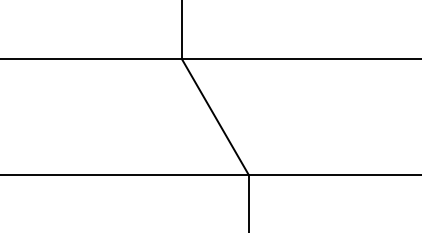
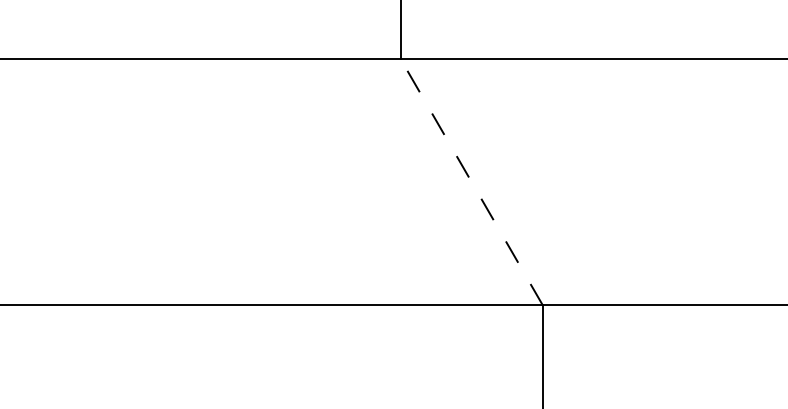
line: (215, 116) -> (472, 181), solid -> dashed

